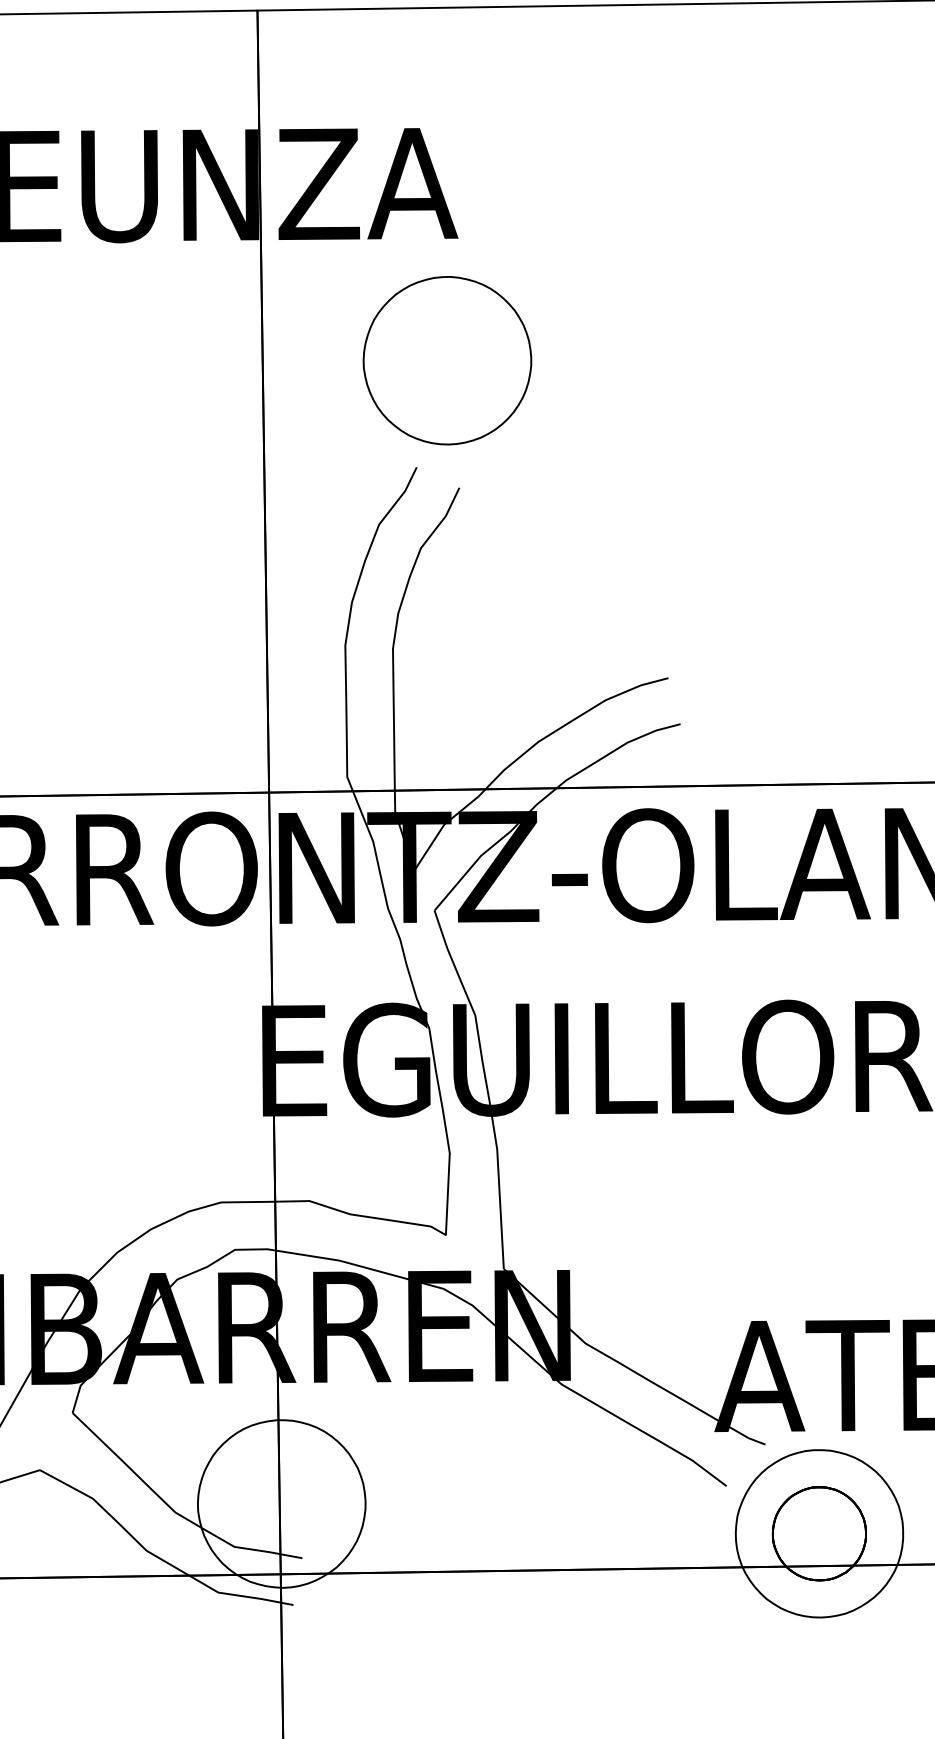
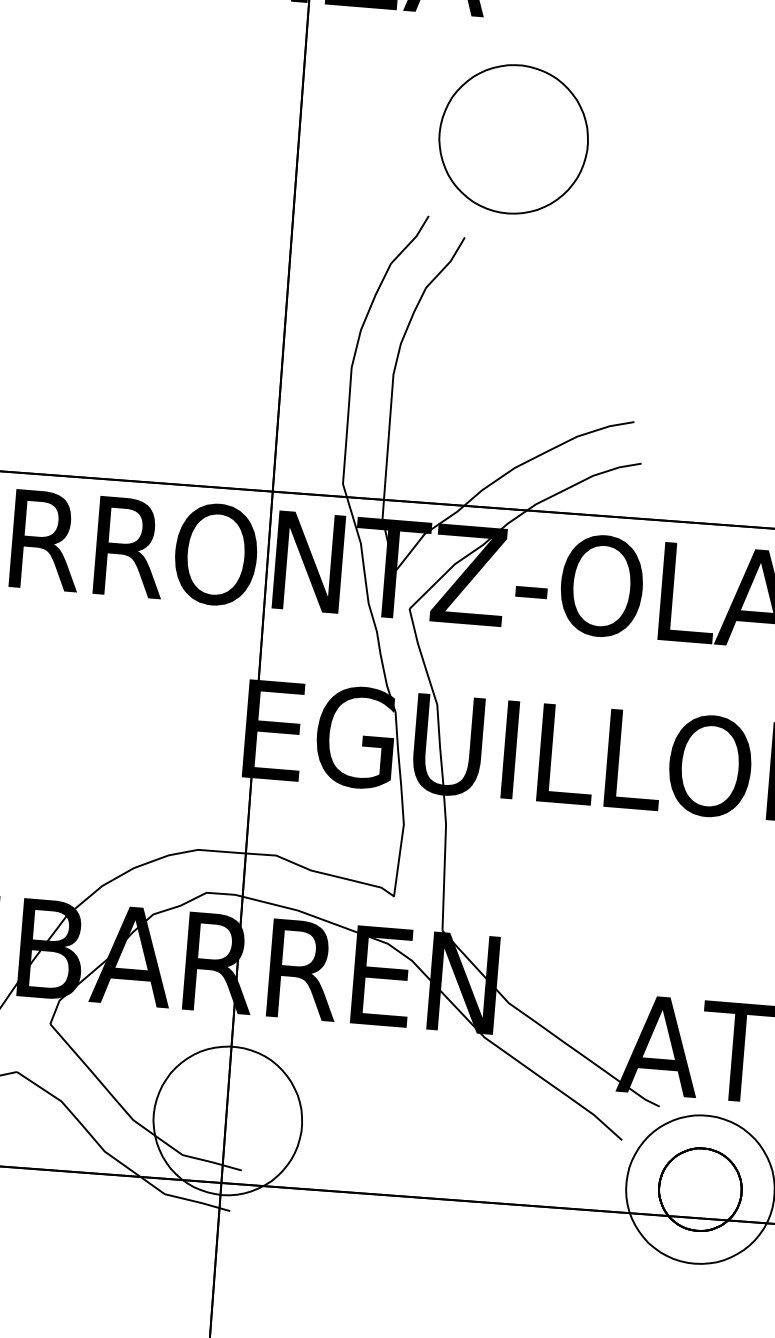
part: (447, 360) -> (513, 139), moved

